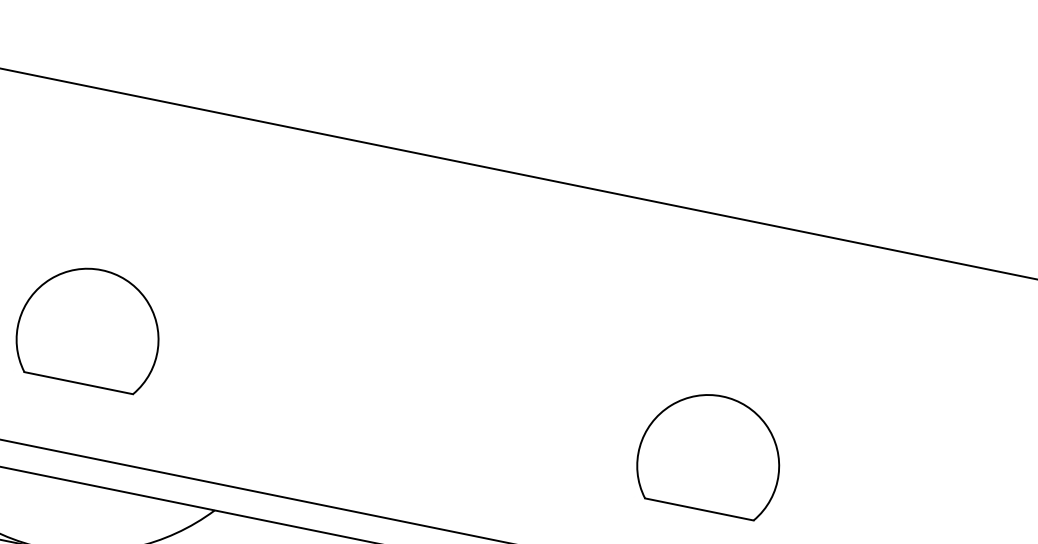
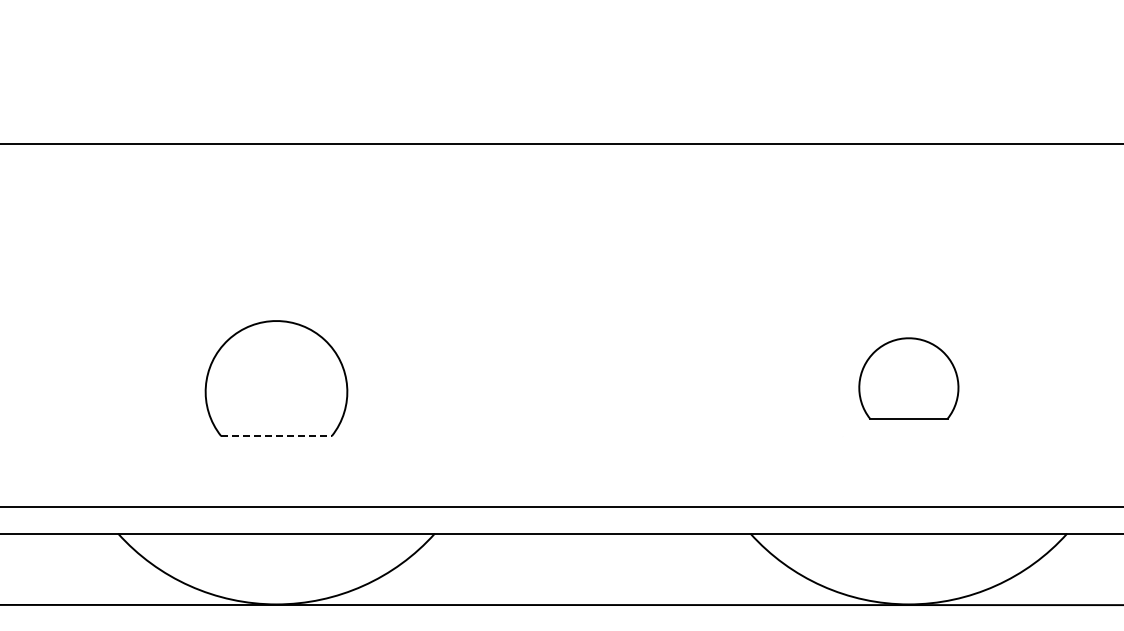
line: (78, 383) -> (276, 436), solid -> dashed
part: (710, 452) -> (908, 378), size x0.7

